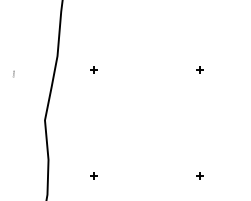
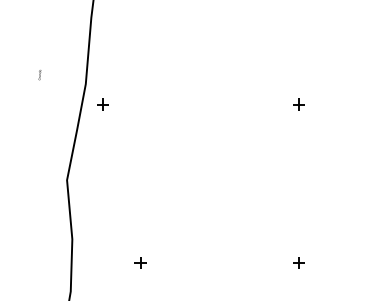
part: (93, 69) -> (102, 104), moved
text: (13, 73) -> (39, 74), moved

